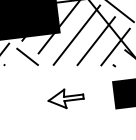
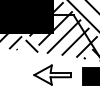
part: (65, 97) -> (52, 74), size x1.67

